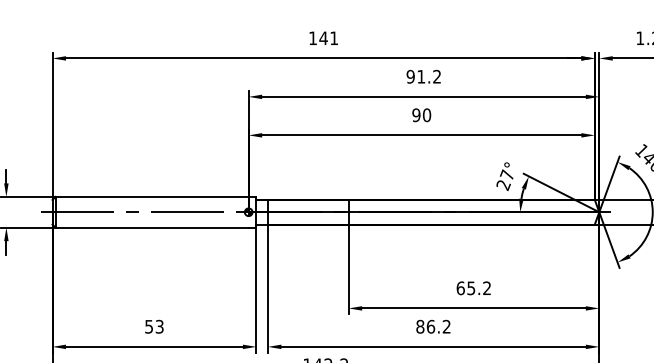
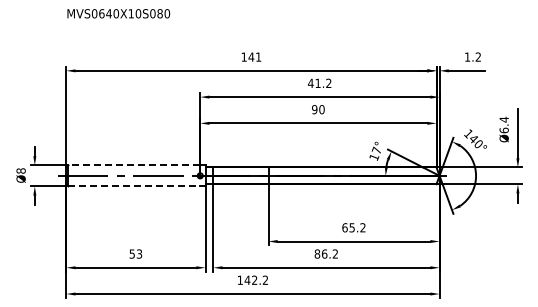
text: (410, 76) -> (310, 83), 91.2 -> 41.2
text: (502, 185) -> (373, 157), 27° -> 17°
line: (152, 197) -> (134, 165), solid -> dashed
line: (152, 227) -> (134, 186), solid -> dashed

